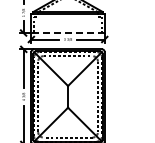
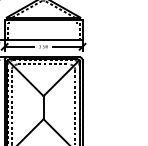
line: (68, 33) -> (44, 40), dashed -> solid

